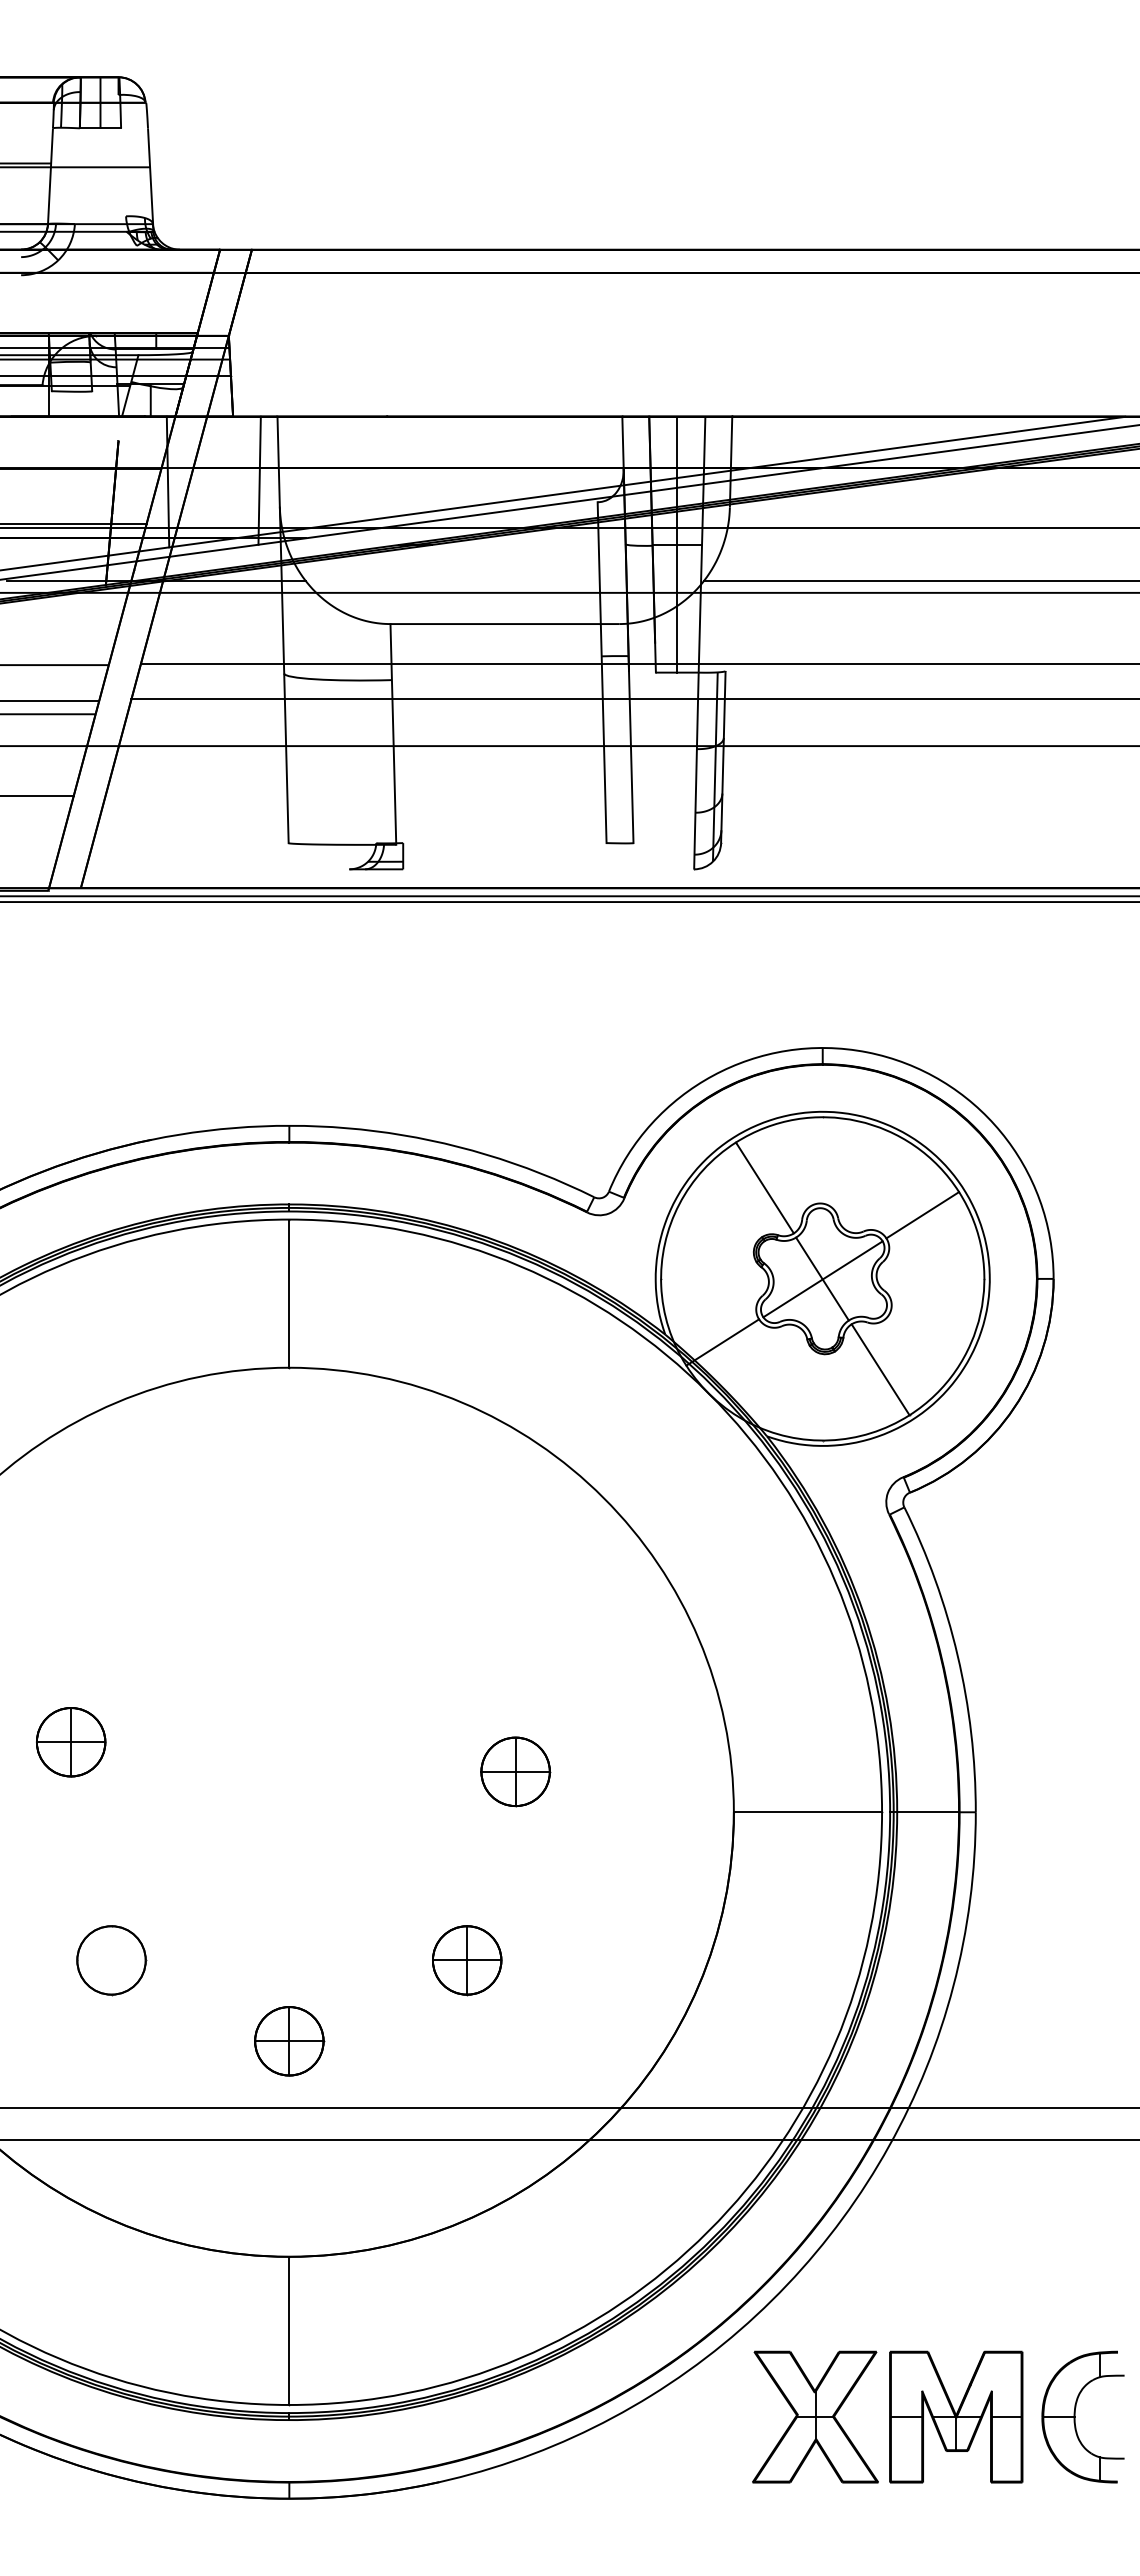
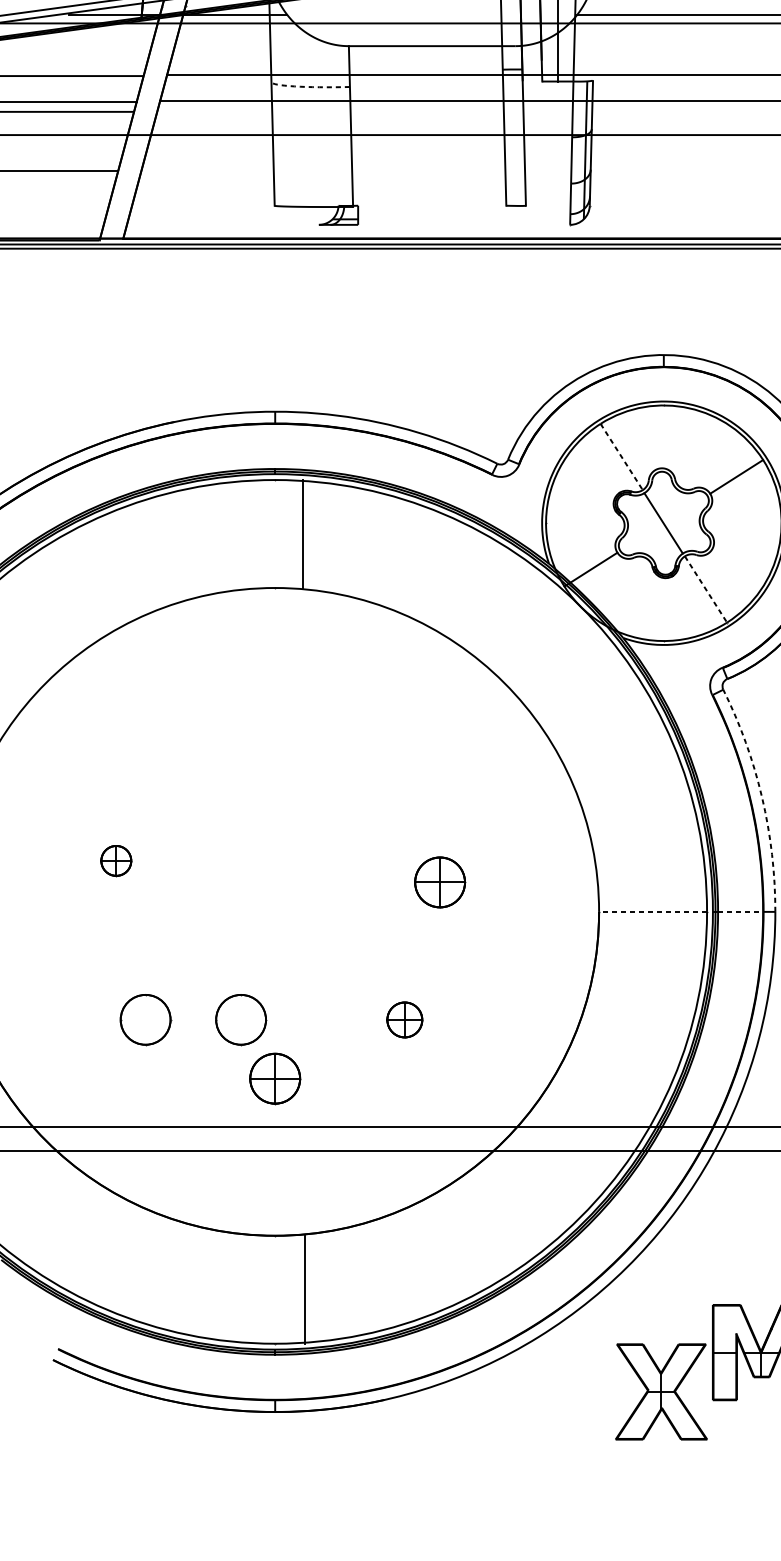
arc: (331, 680) -> (305, 87), solid -> dashed
line: (764, 1187) -> (621, 456), solid -> dashed
line: (822, 1279) -> (663, 523), removed
line: (289, 1293) -> (303, 533), moved
line: (880, 1369) -> (705, 589), solid -> dashed
arc: (957, 1655) -> (762, 797), solid -> dashed
part: (71, 1742) -> (116, 861), size x0.6
line: (807, 1812) -> (652, 912), solid -> dashed
line: (928, 1812) -> (740, 912), solid -> dashed
part: (242, 1960) -> (241, 1019), added
part: (467, 1960) -> (405, 1019), size x0.7
line: (289, 2330) -> (305, 1289), moved
part: (815, 2416) -> (661, 1391), moved

